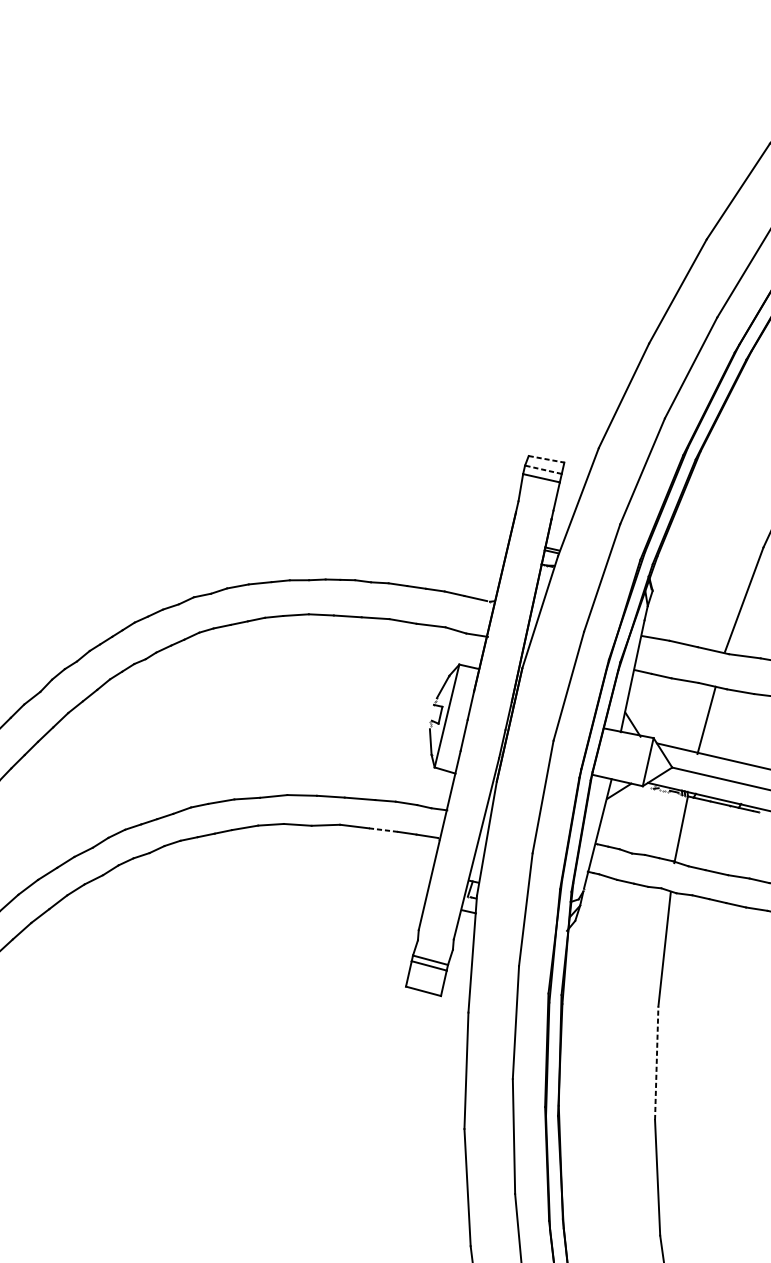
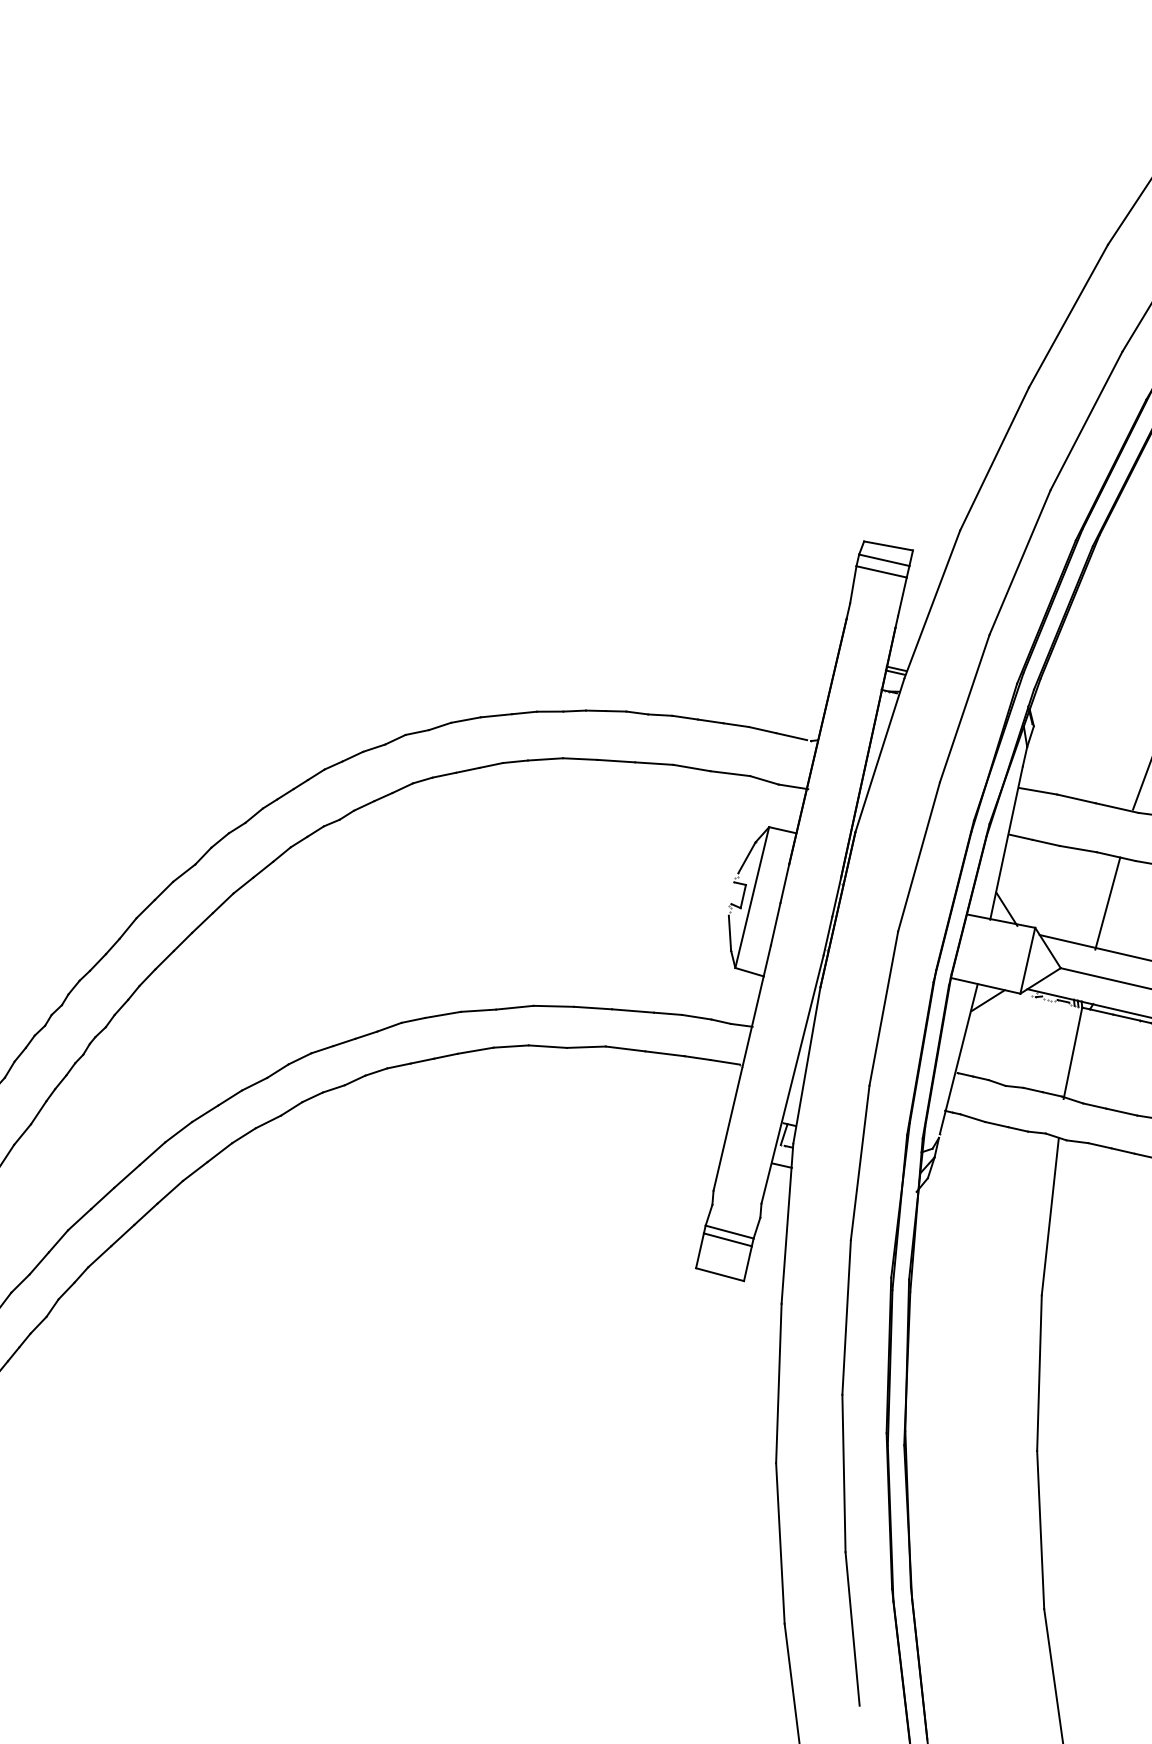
line: (546, 458) -> (888, 545), dashed -> solid
line: (543, 469) -> (884, 560), dashed -> solid
line: (383, 829) -> (665, 1053), dashed -> solid
line: (656, 1063) -> (1039, 1373), dashed -> solid

